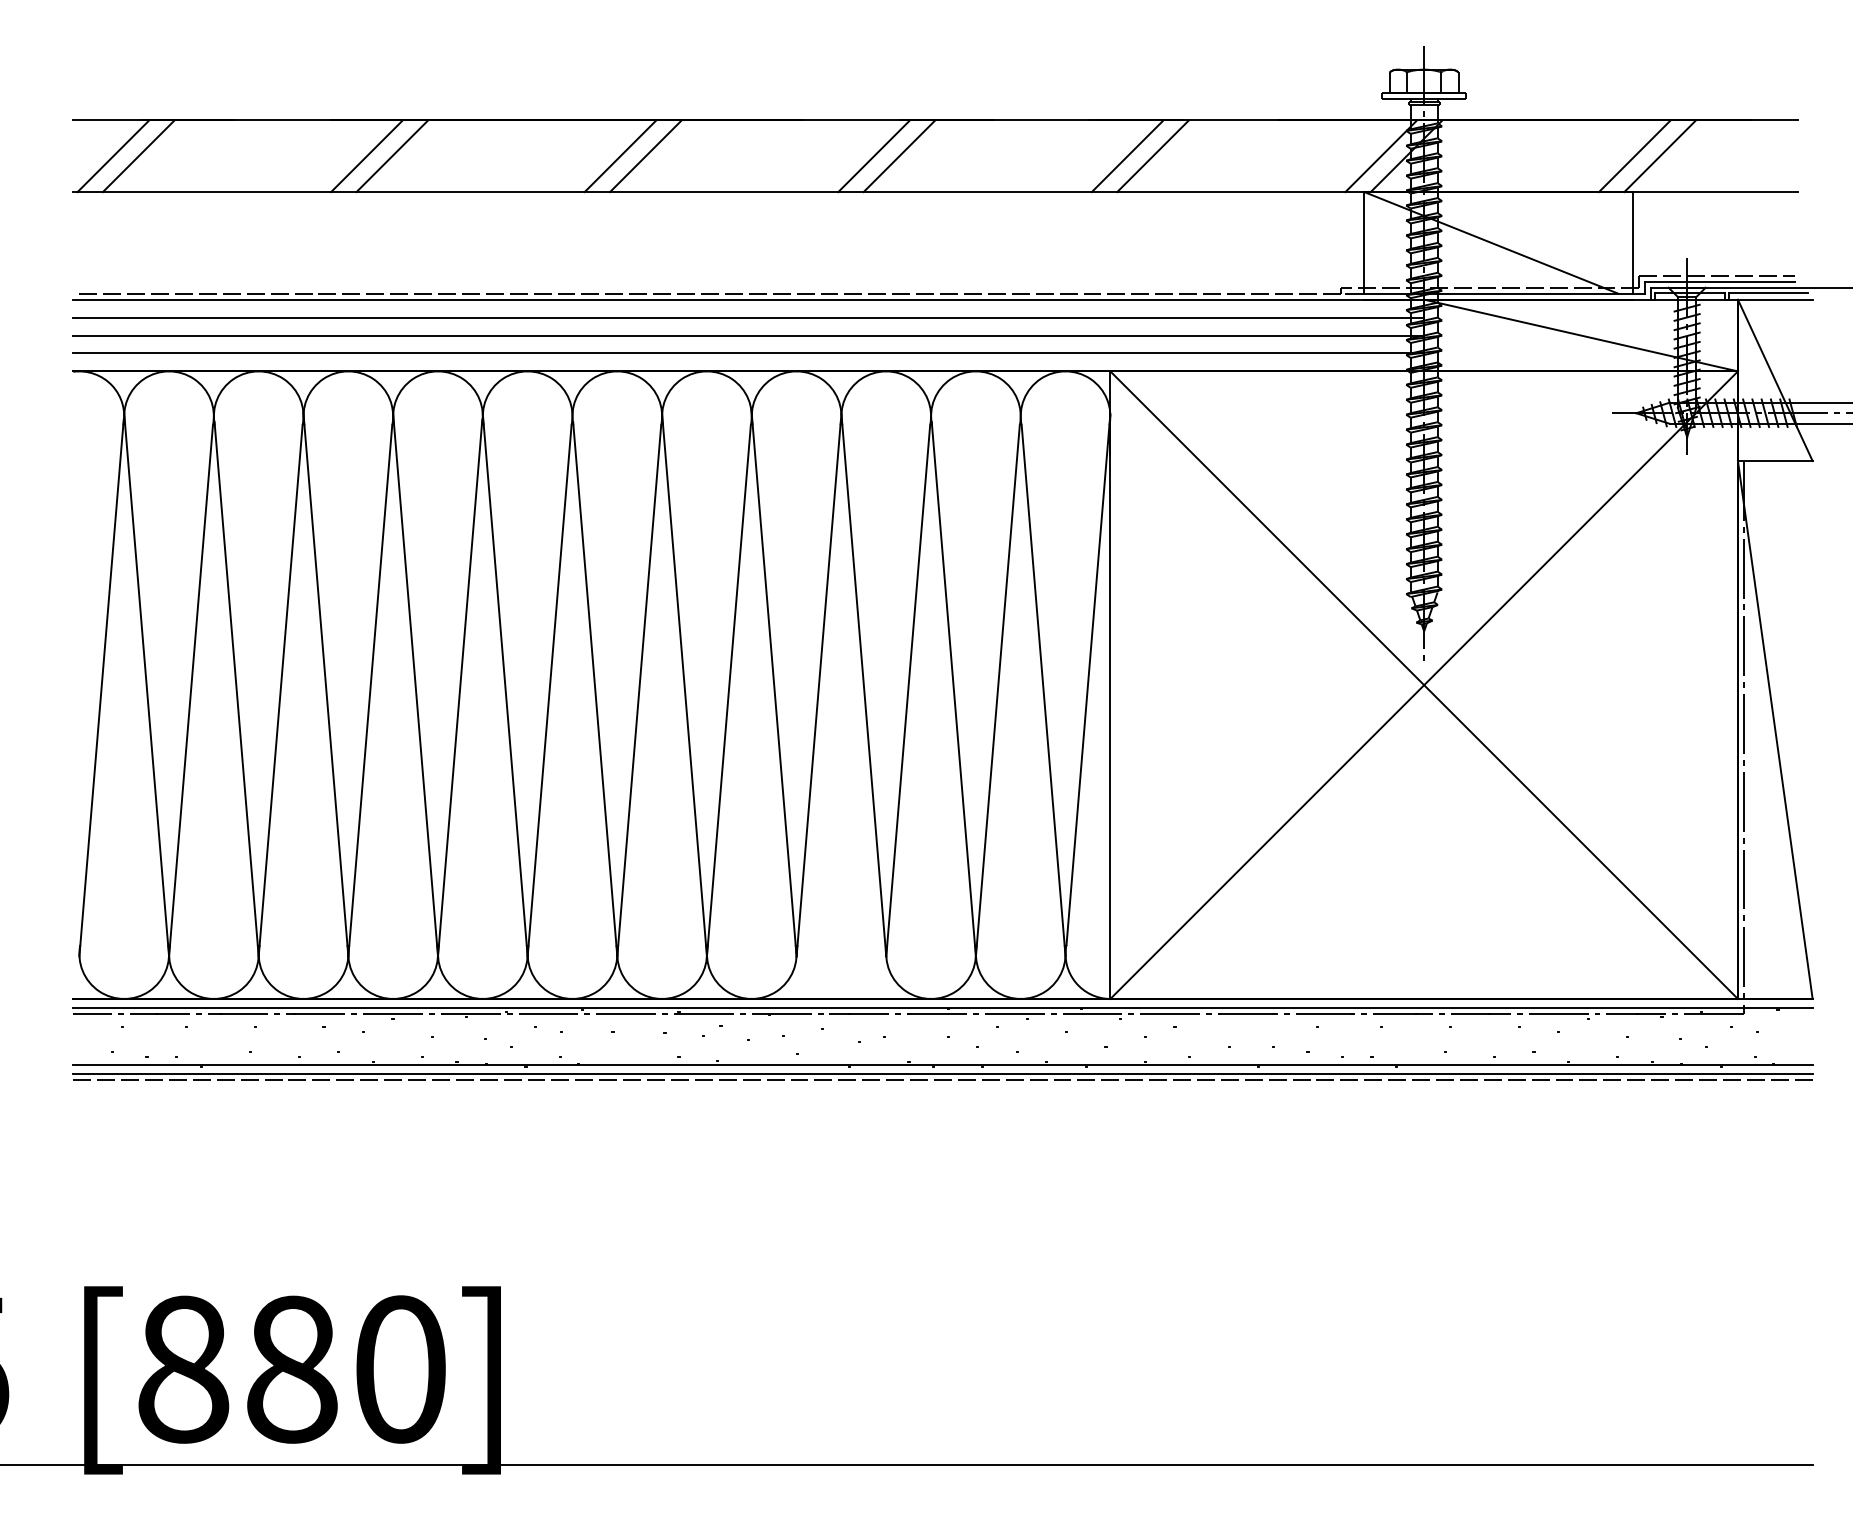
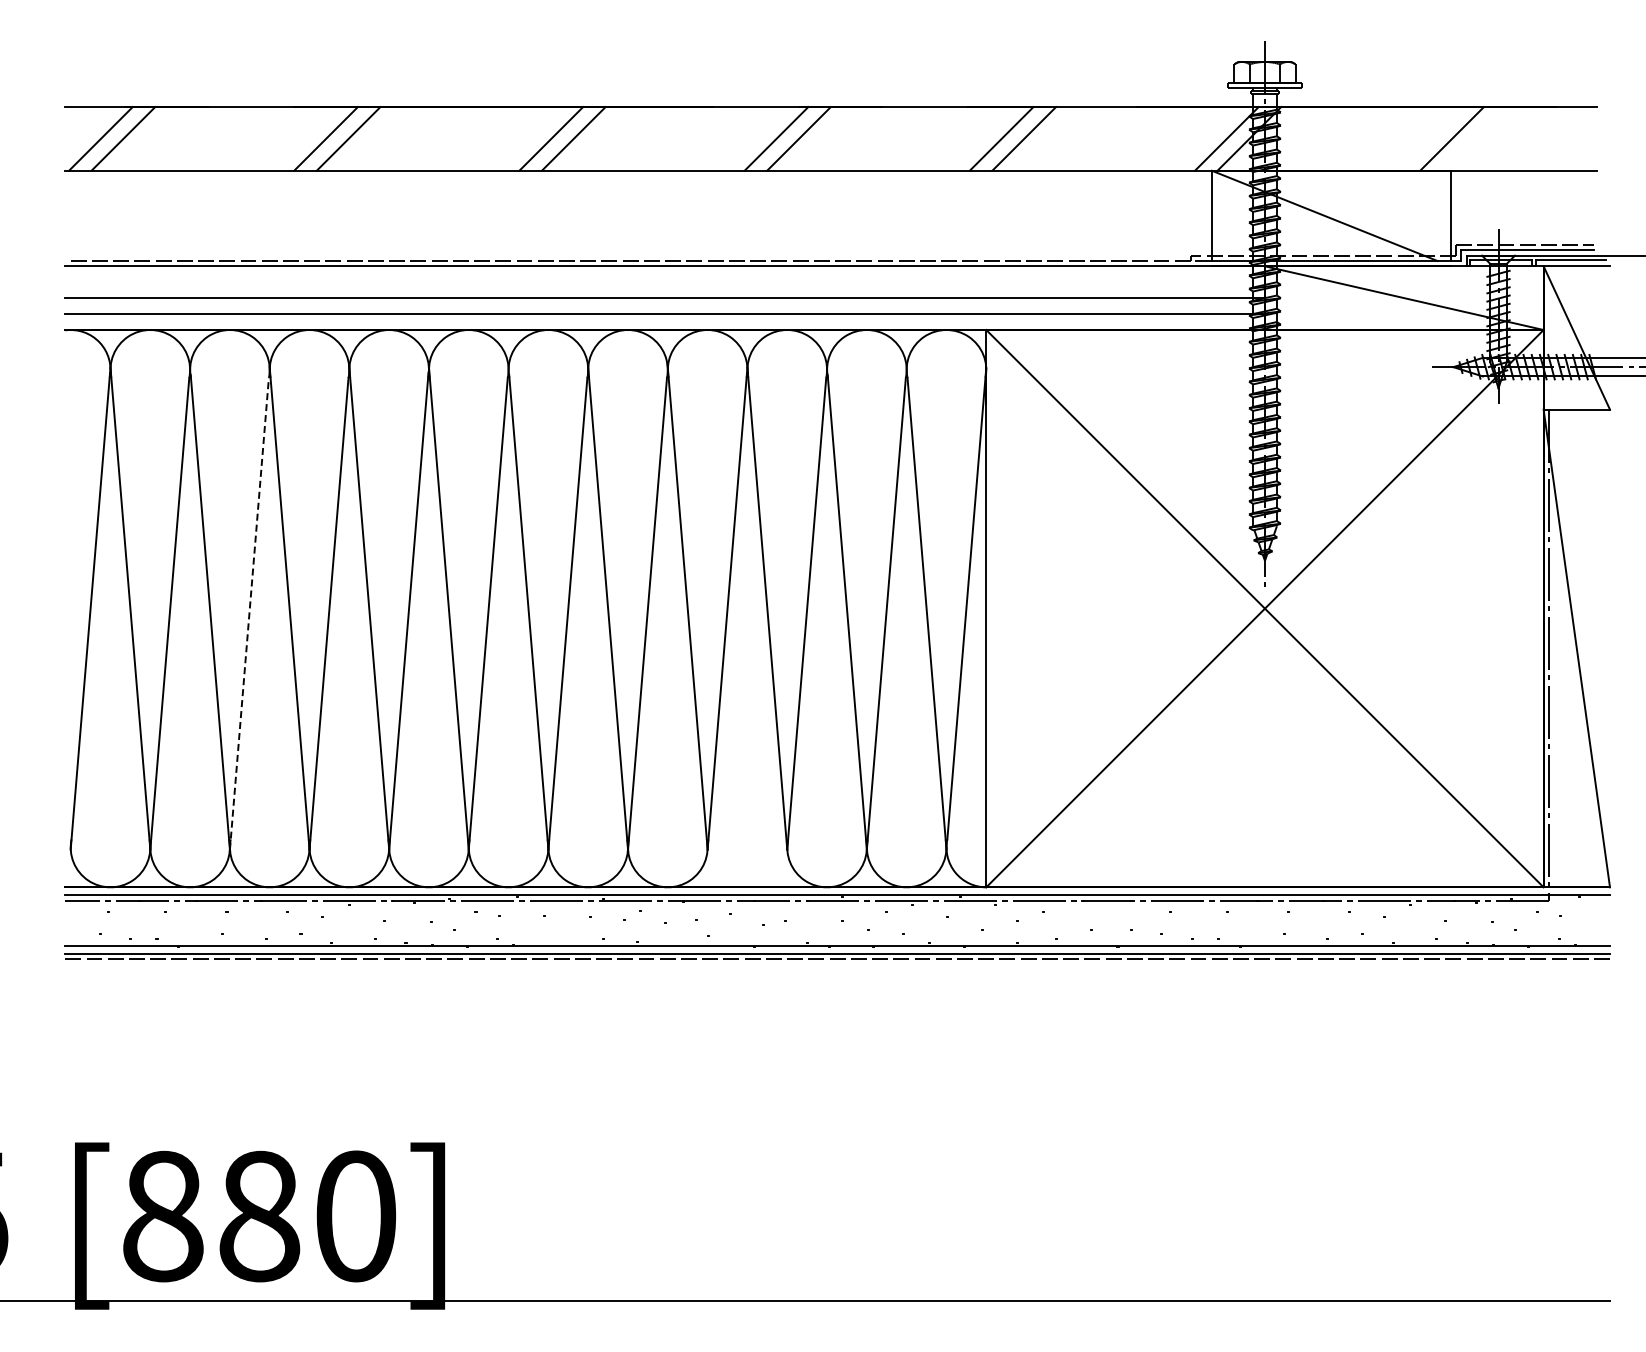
line: (1660, 155) -> (1474, 138), removed
line: (748, 317) -> (664, 282), removed
line: (280, 690) -> (249, 613), solid -> dashed

